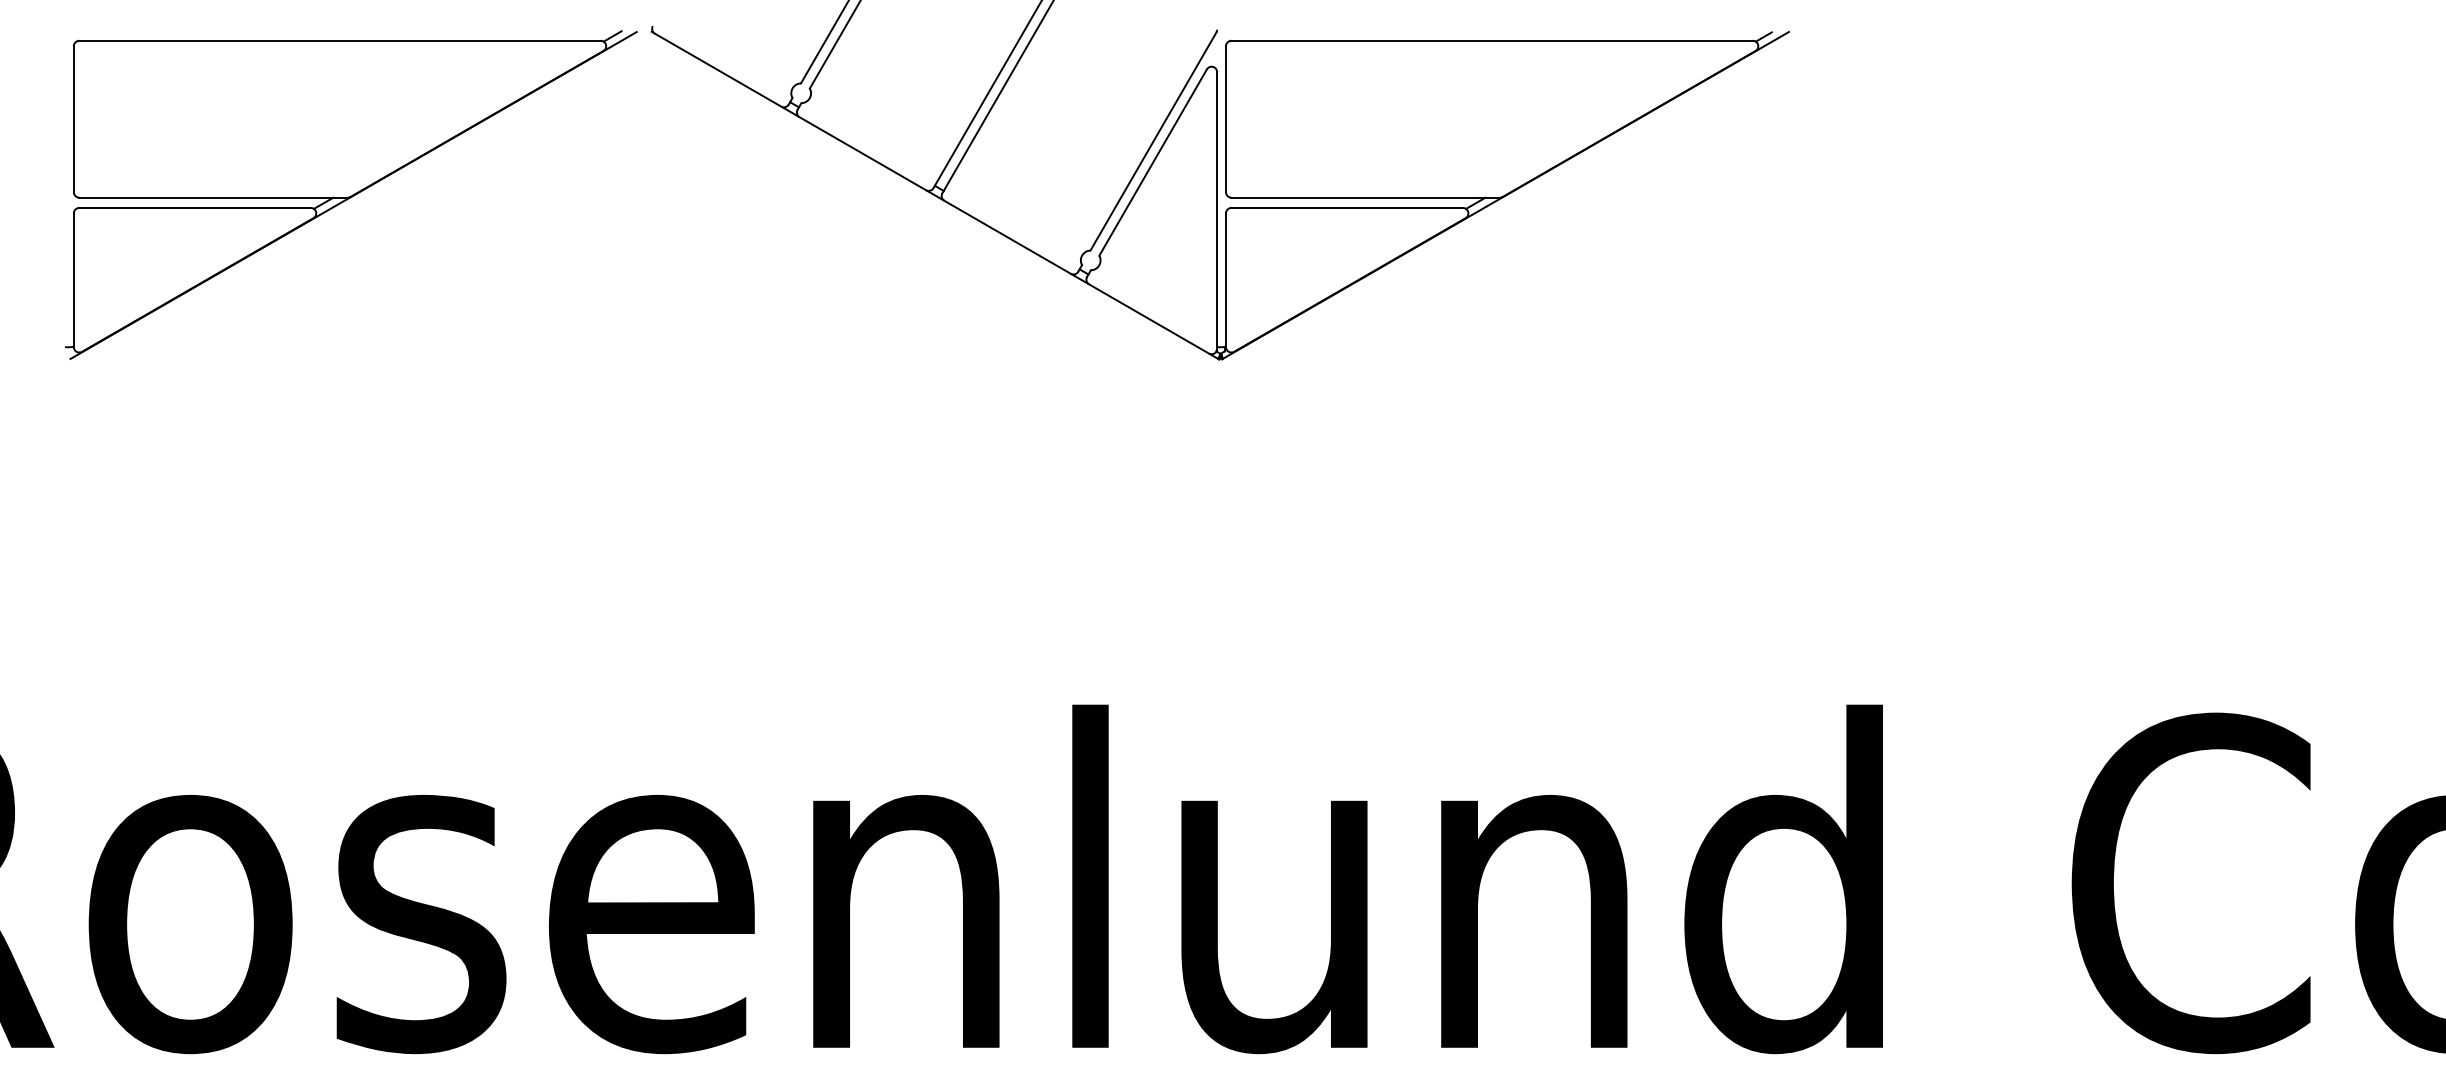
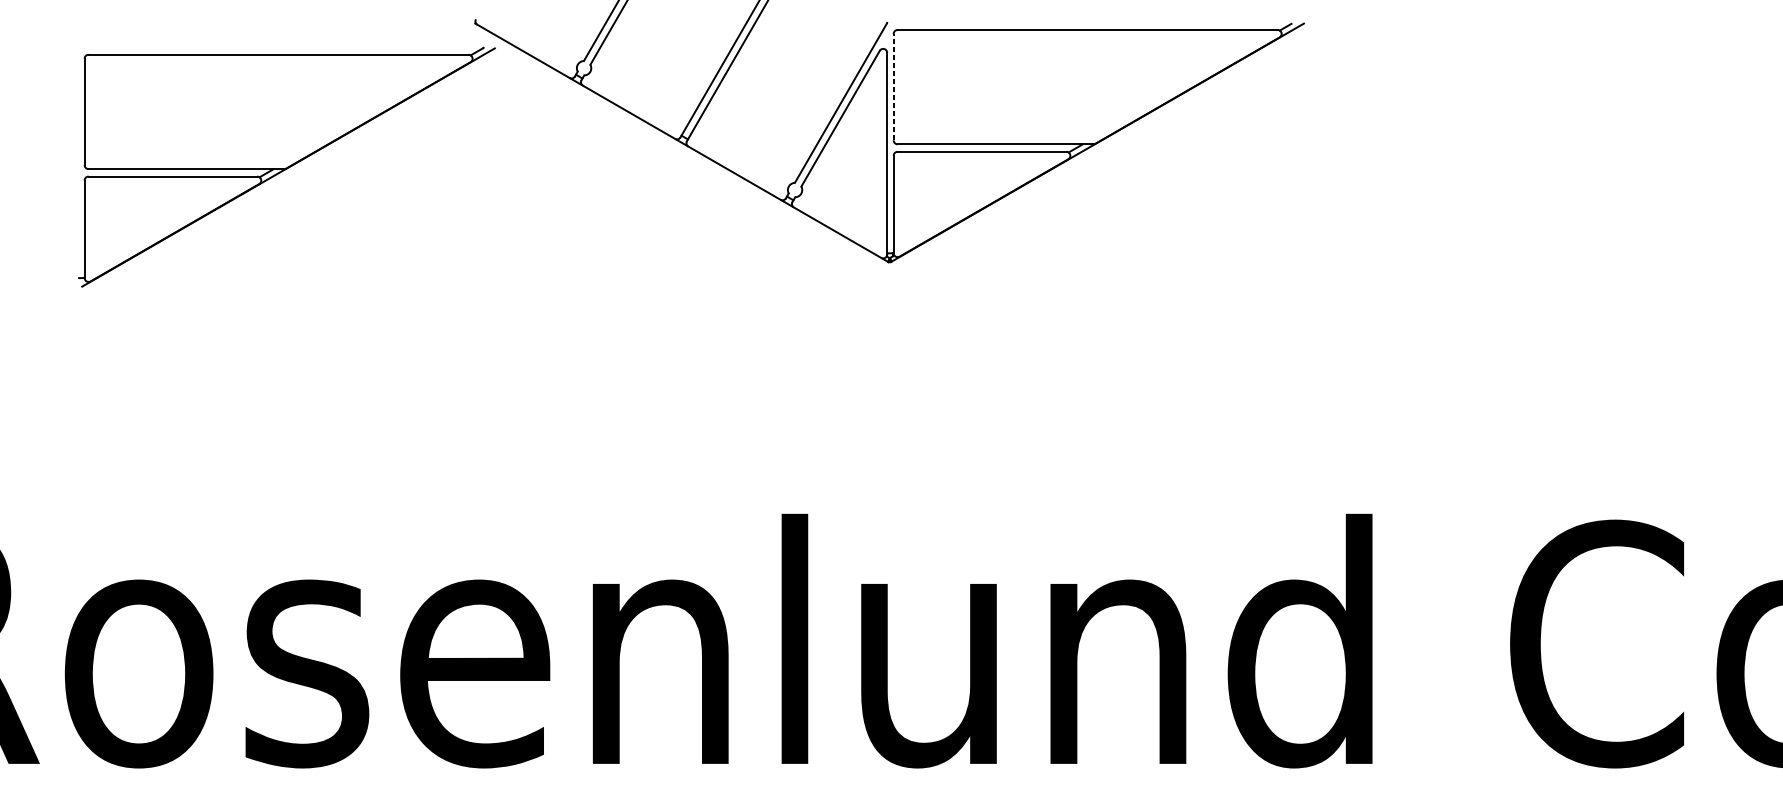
line: (1225, 119) -> (893, 87), solid -> dashed
part: (351, 194) -> (286, 166), moved

